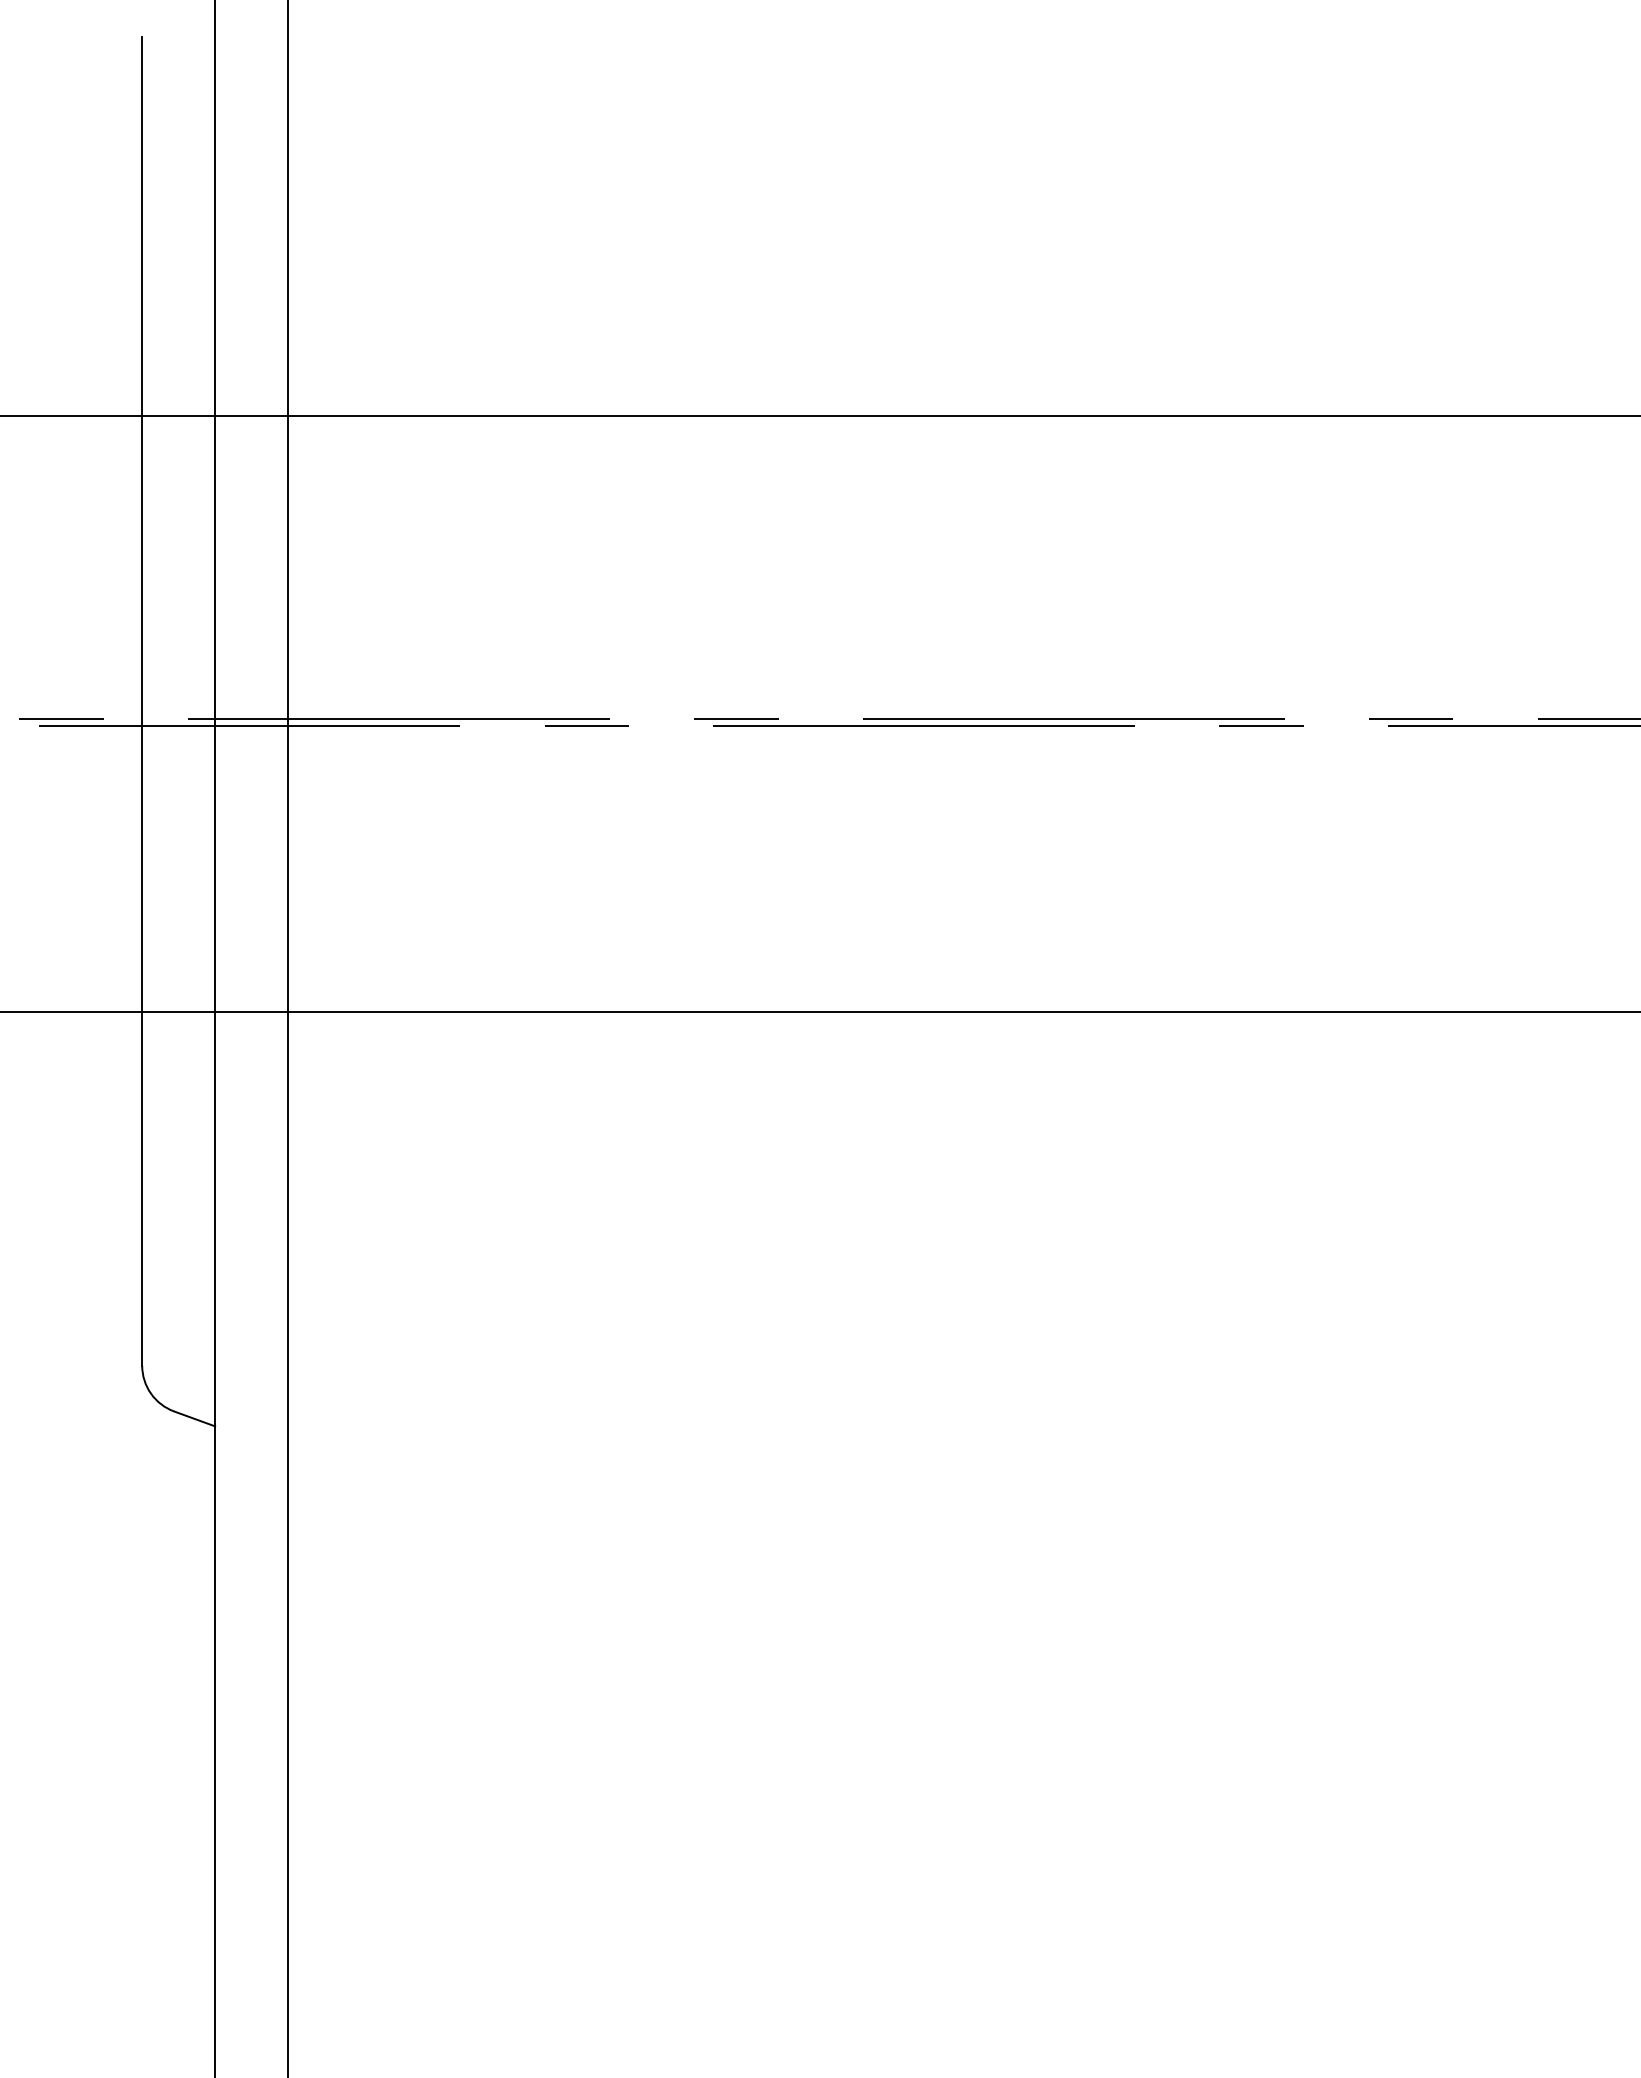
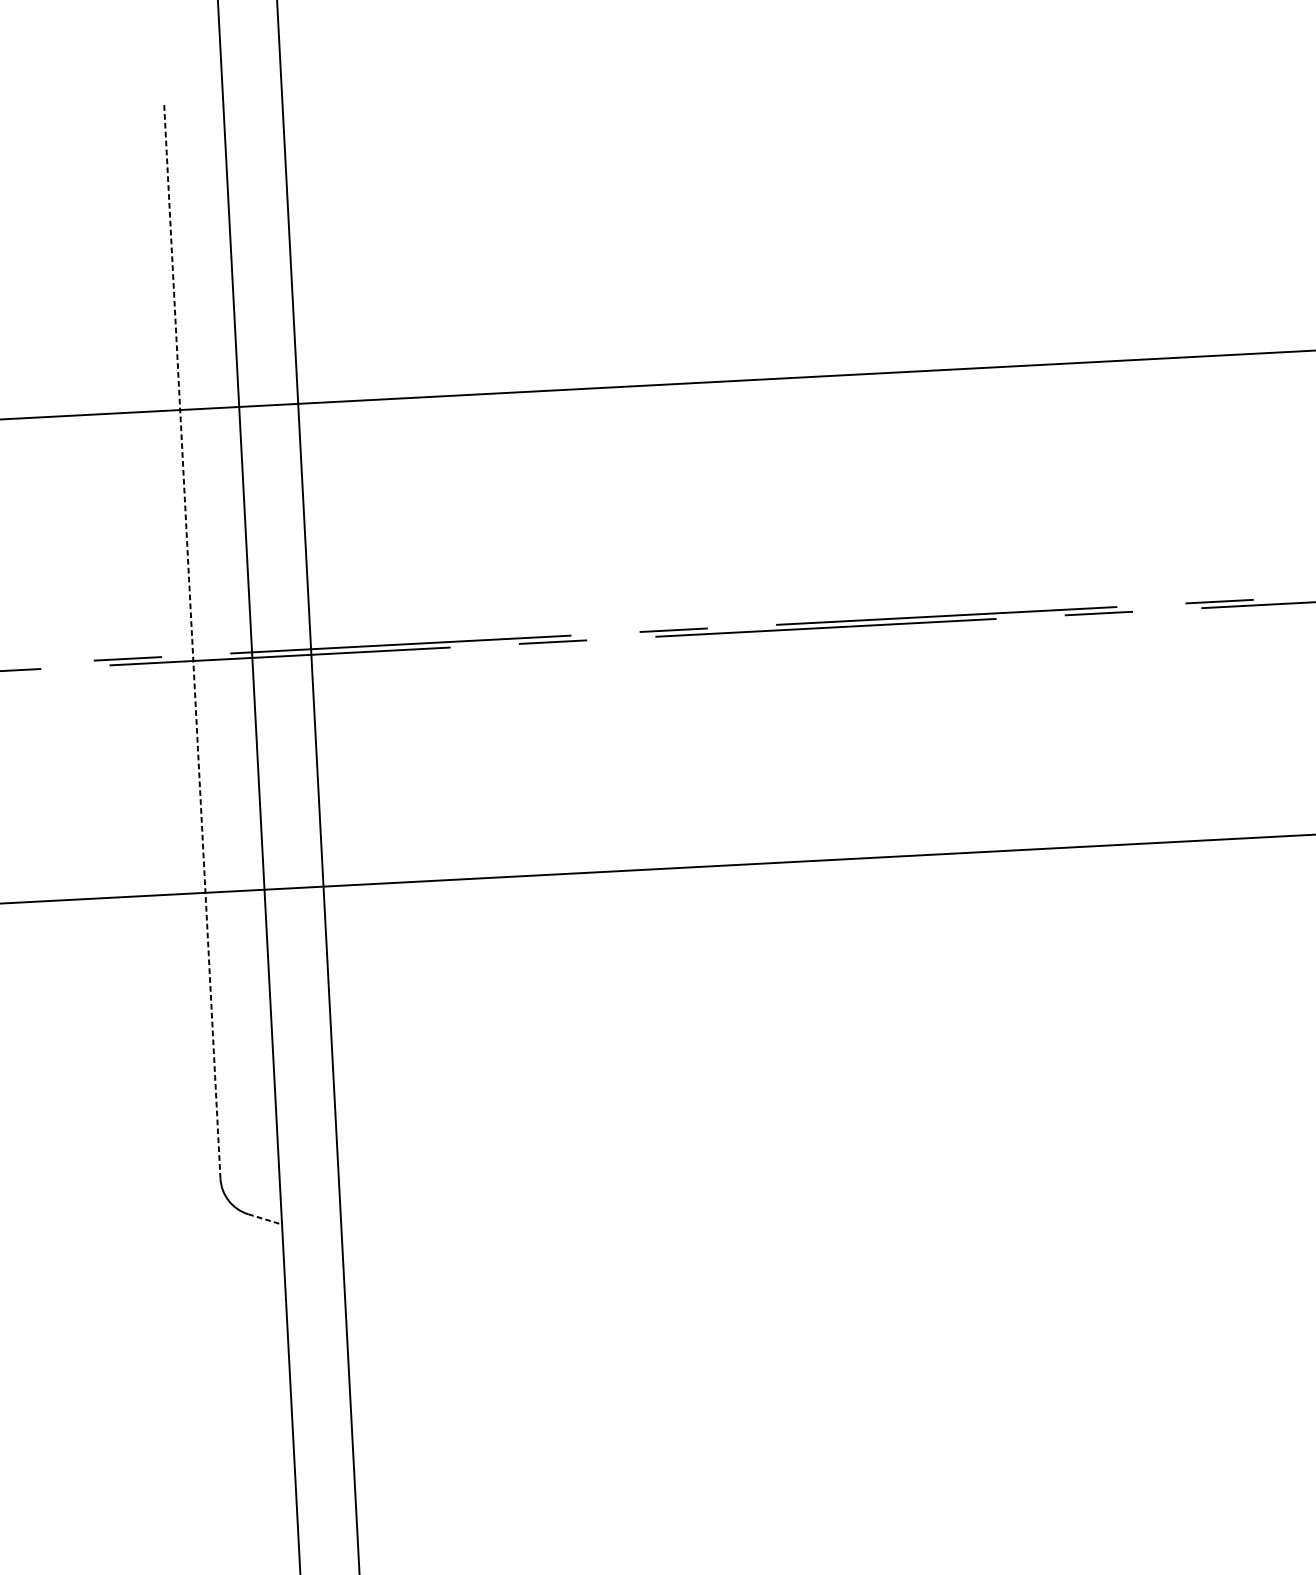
line: (142, 701) -> (192, 641), solid -> dashed
line: (194, 1418) -> (265, 1219), solid -> dashed

